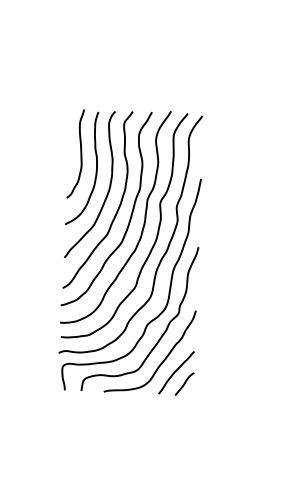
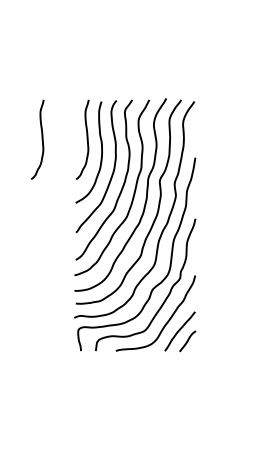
curve: (29, 151) -> (41, 139), added

